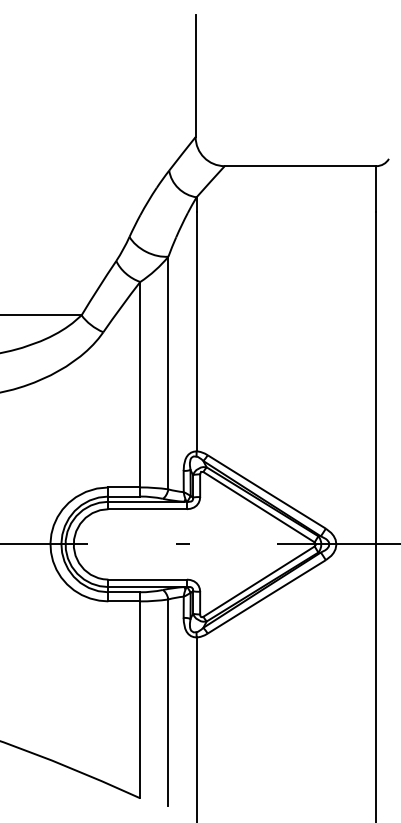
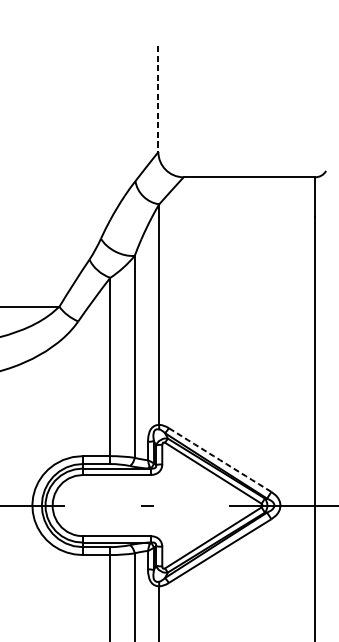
line: (195, 76) -> (158, 99), solid -> dashed
arc: (266, 492) -> (219, 460), solid -> dashed

